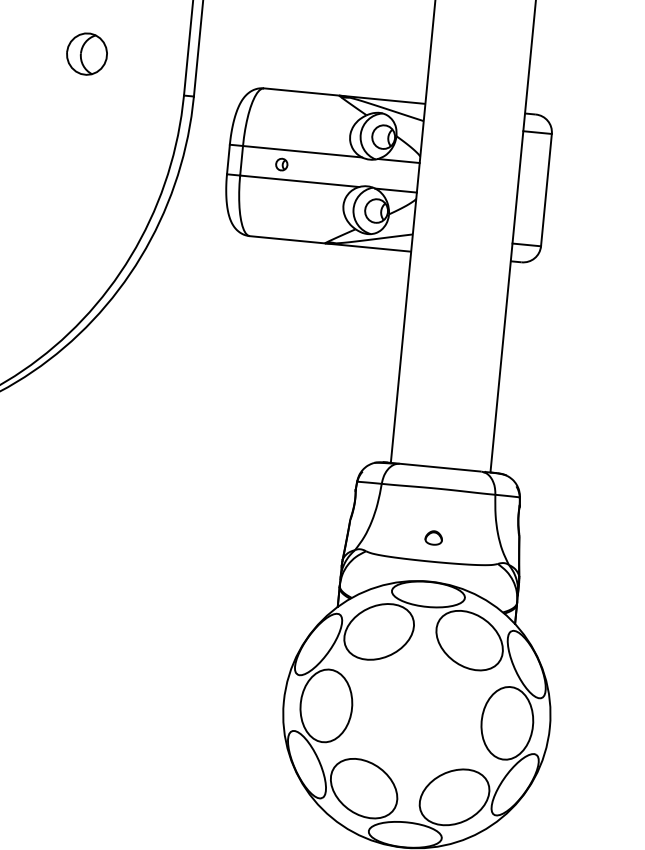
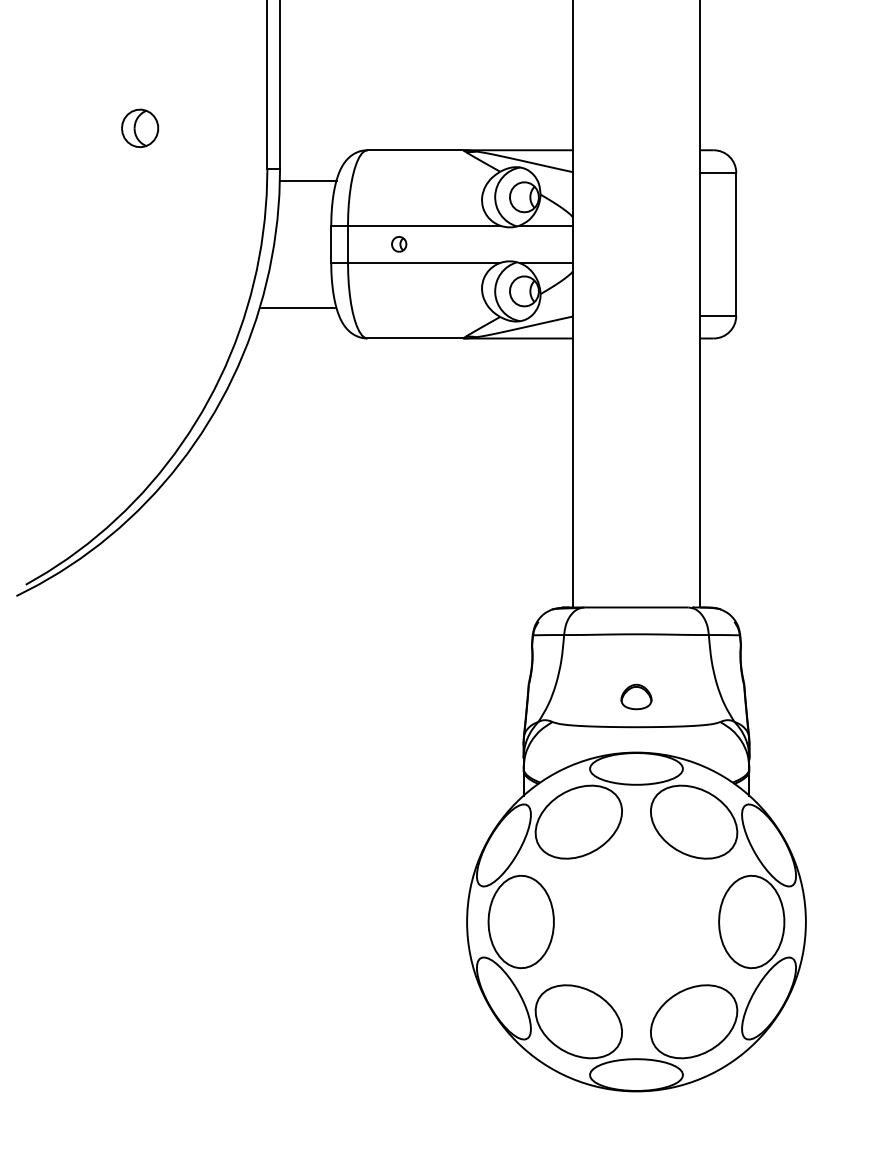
part: (87, 53) -> (140, 127), size x0.71
line: (214, 107) -> (307, 180), added
line: (197, 206) -> (297, 307), added
part: (433, 537) -> (636, 696), size x1.43

